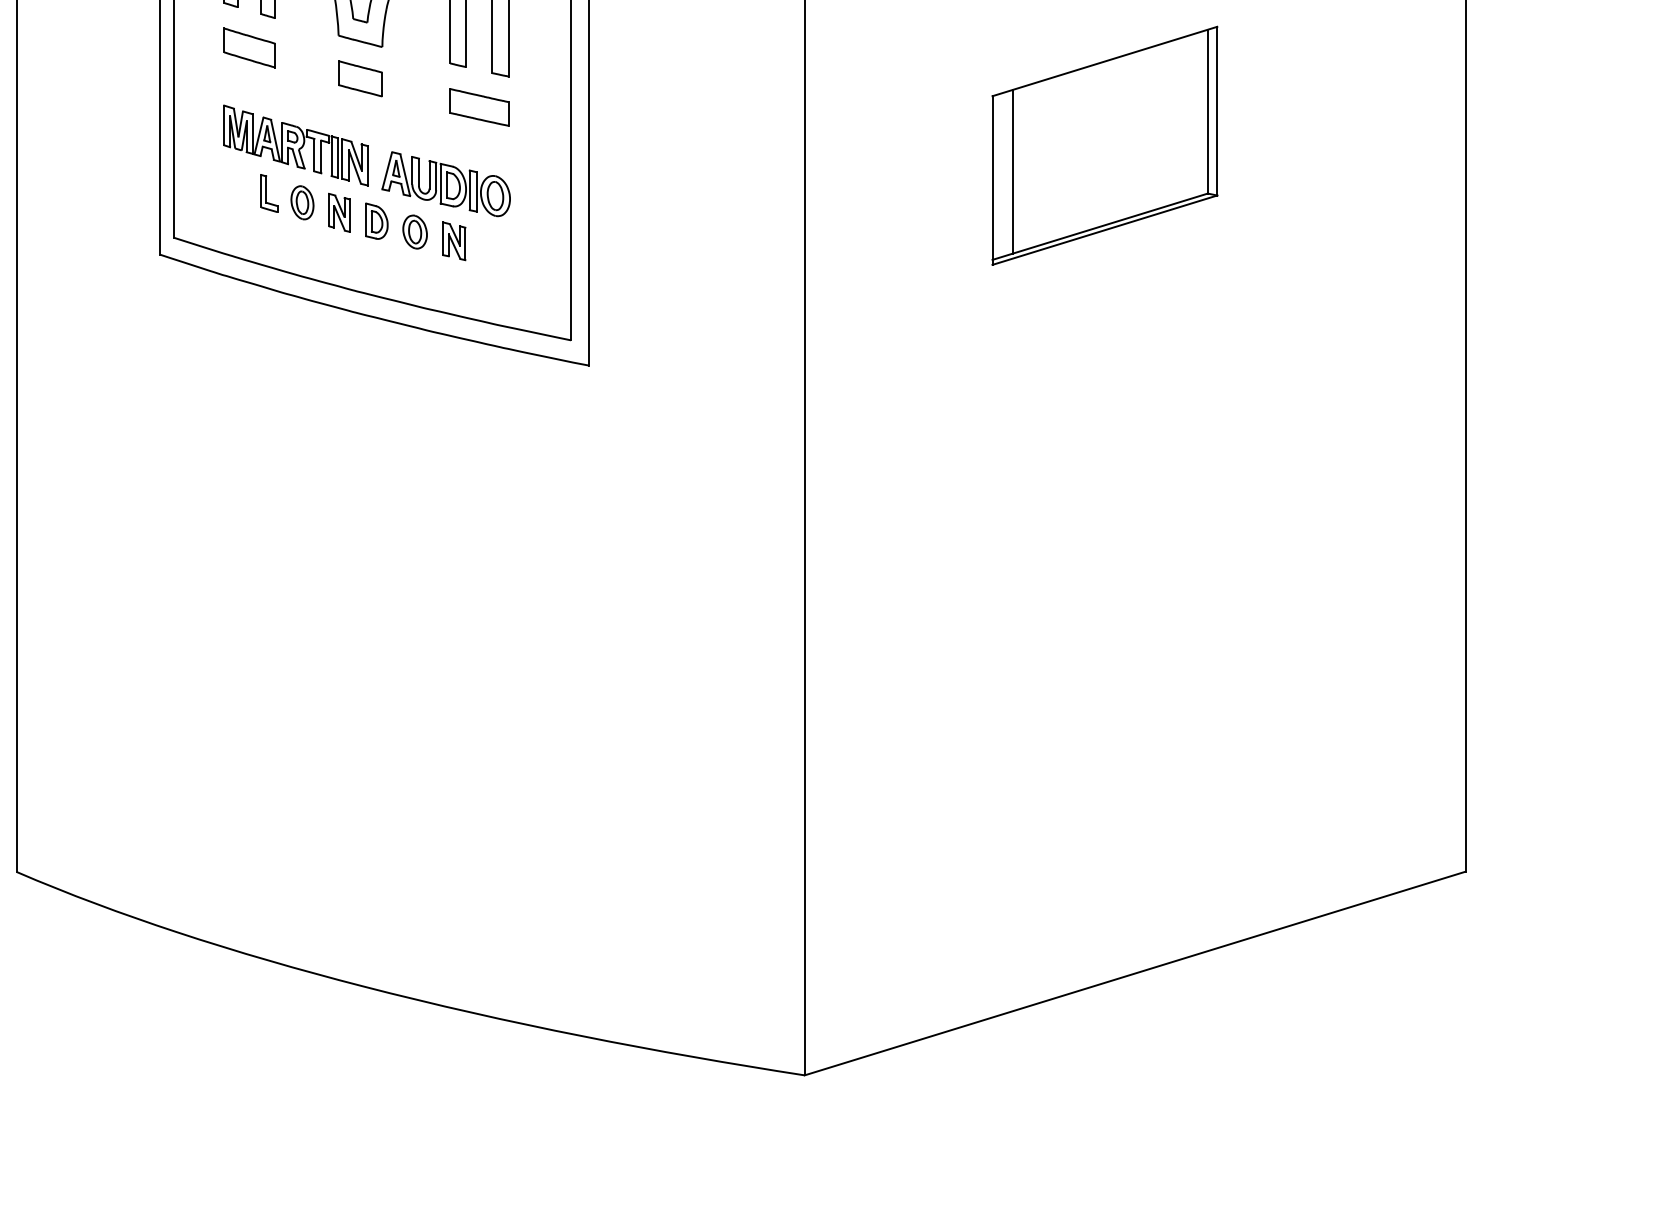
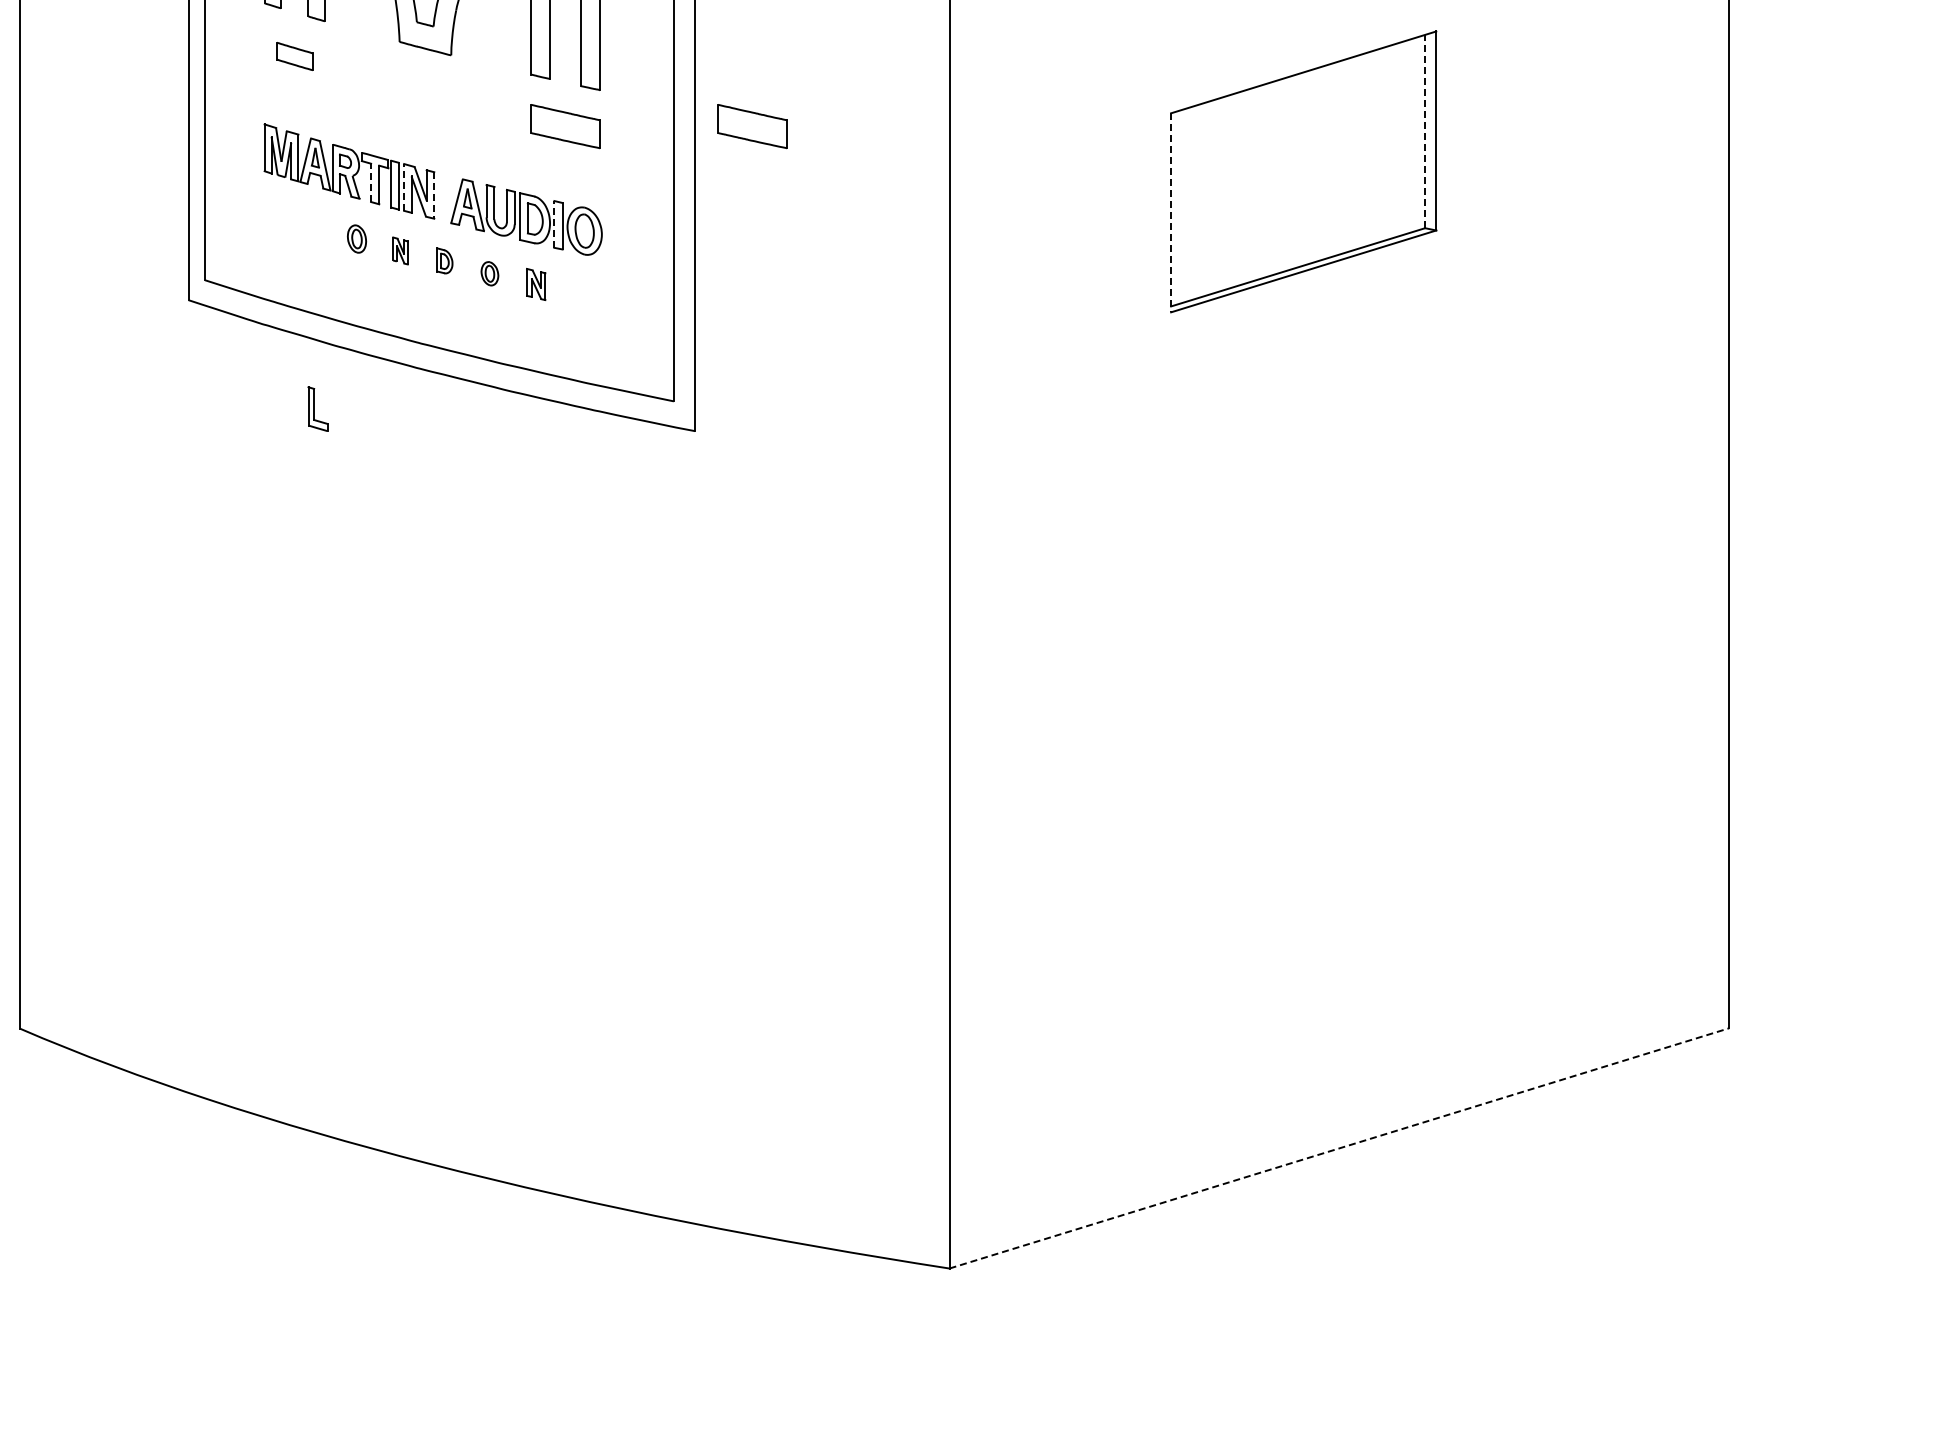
part: (249, 48) -> (294, 56), size x0.6
part: (360, 78) -> (425, 92), removed
part: (637, 107) -> (752, 126), added
line: (1208, 111) -> (1425, 131), solid -> dashed
line: (314, 154) -> (371, 182), solid -> dashed
line: (342, 159) -> (404, 187), solid -> dashed
line: (368, 165) -> (434, 195), solid -> dashed
line: (1013, 171) -> (1195, 202), removed
line: (992, 180) -> (1171, 212), solid -> dashed
line: (469, 189) -> (554, 223), solid -> dashed
part: (269, 192) -> (317, 408), moved
part: (302, 202) -> (356, 238), size x0.7
part: (339, 212) -> (400, 250), size x0.6
part: (376, 220) -> (444, 260), size x0.6
part: (414, 231) -> (489, 273), size x0.6
part: (454, 241) -> (536, 284), size x0.7
line: (1135, 973) -> (1339, 1148), solid -> dashed

